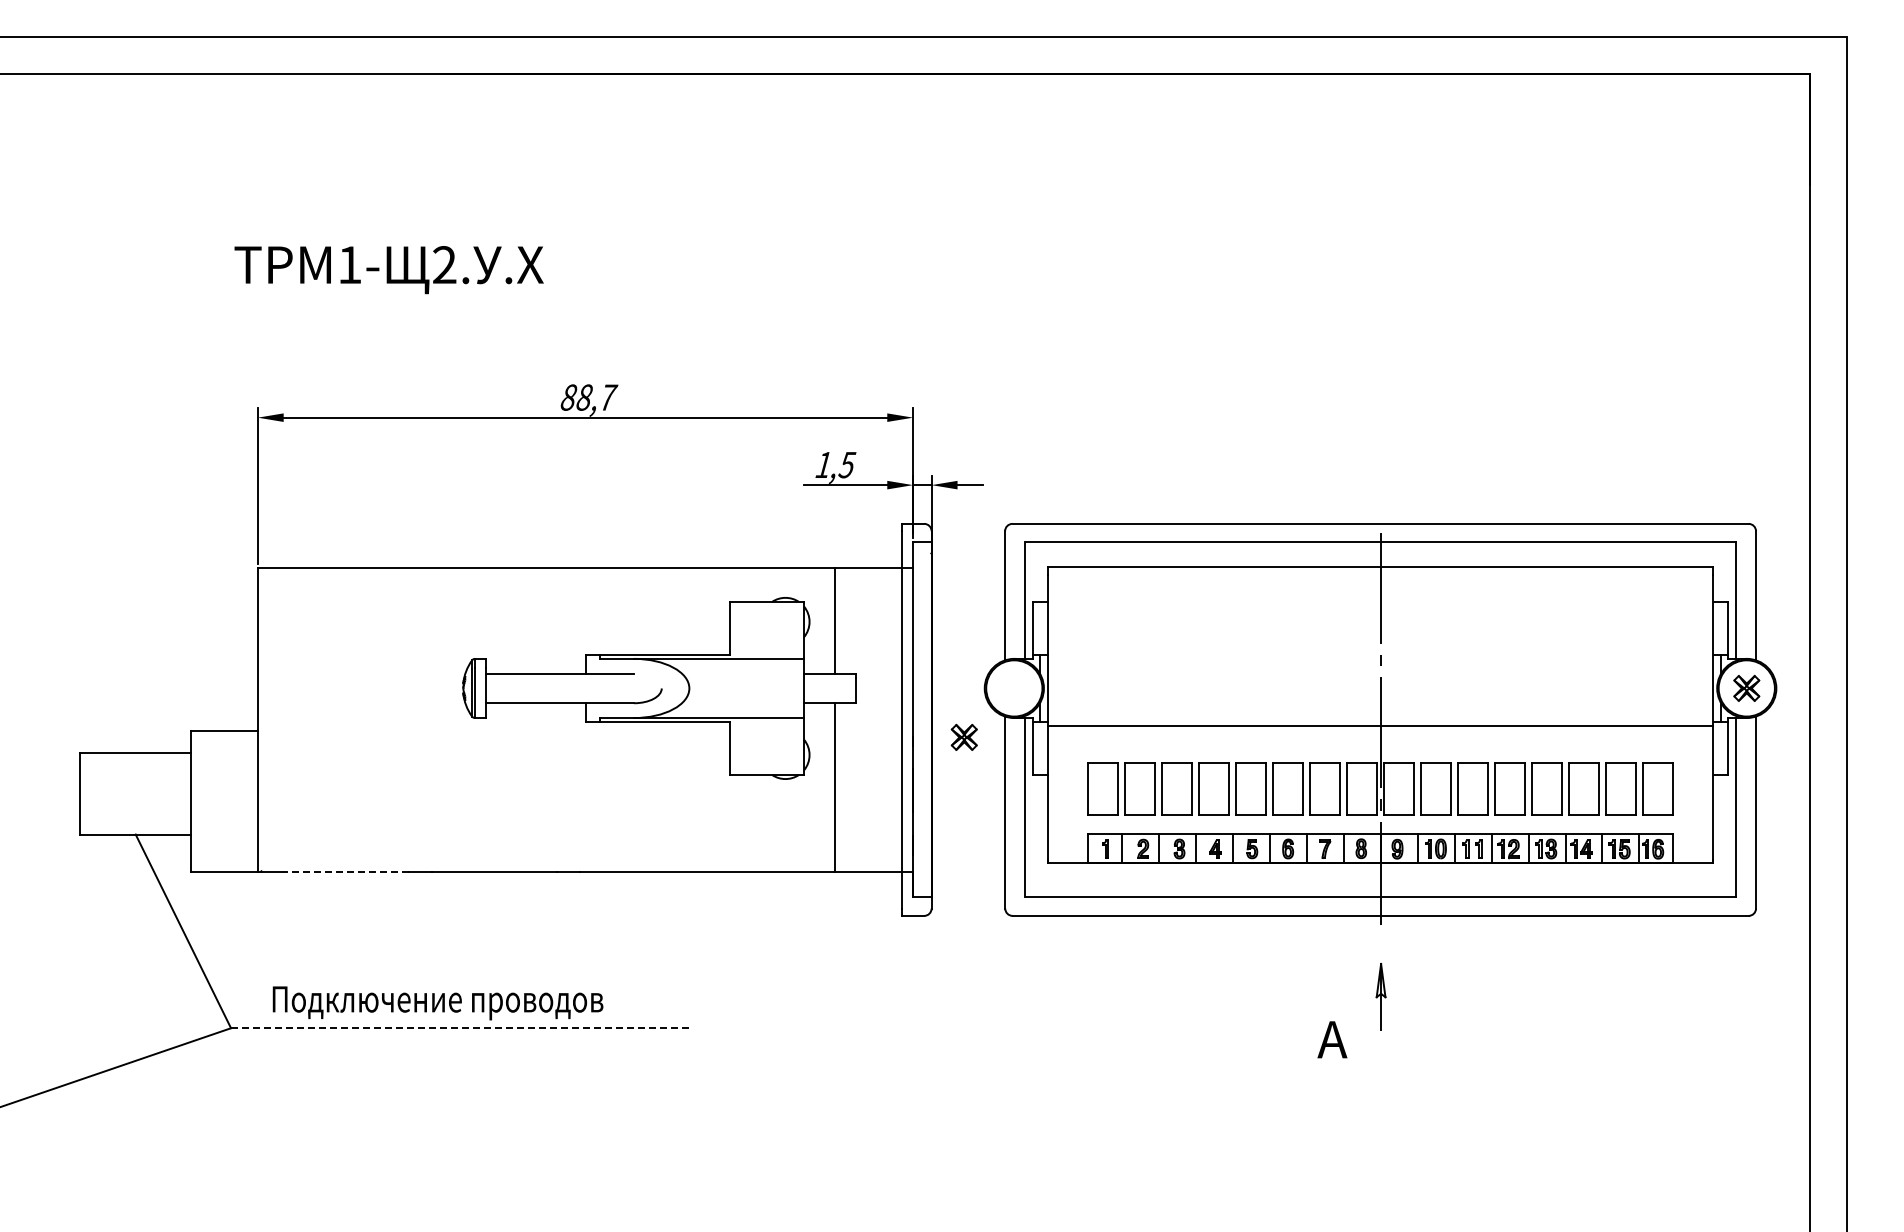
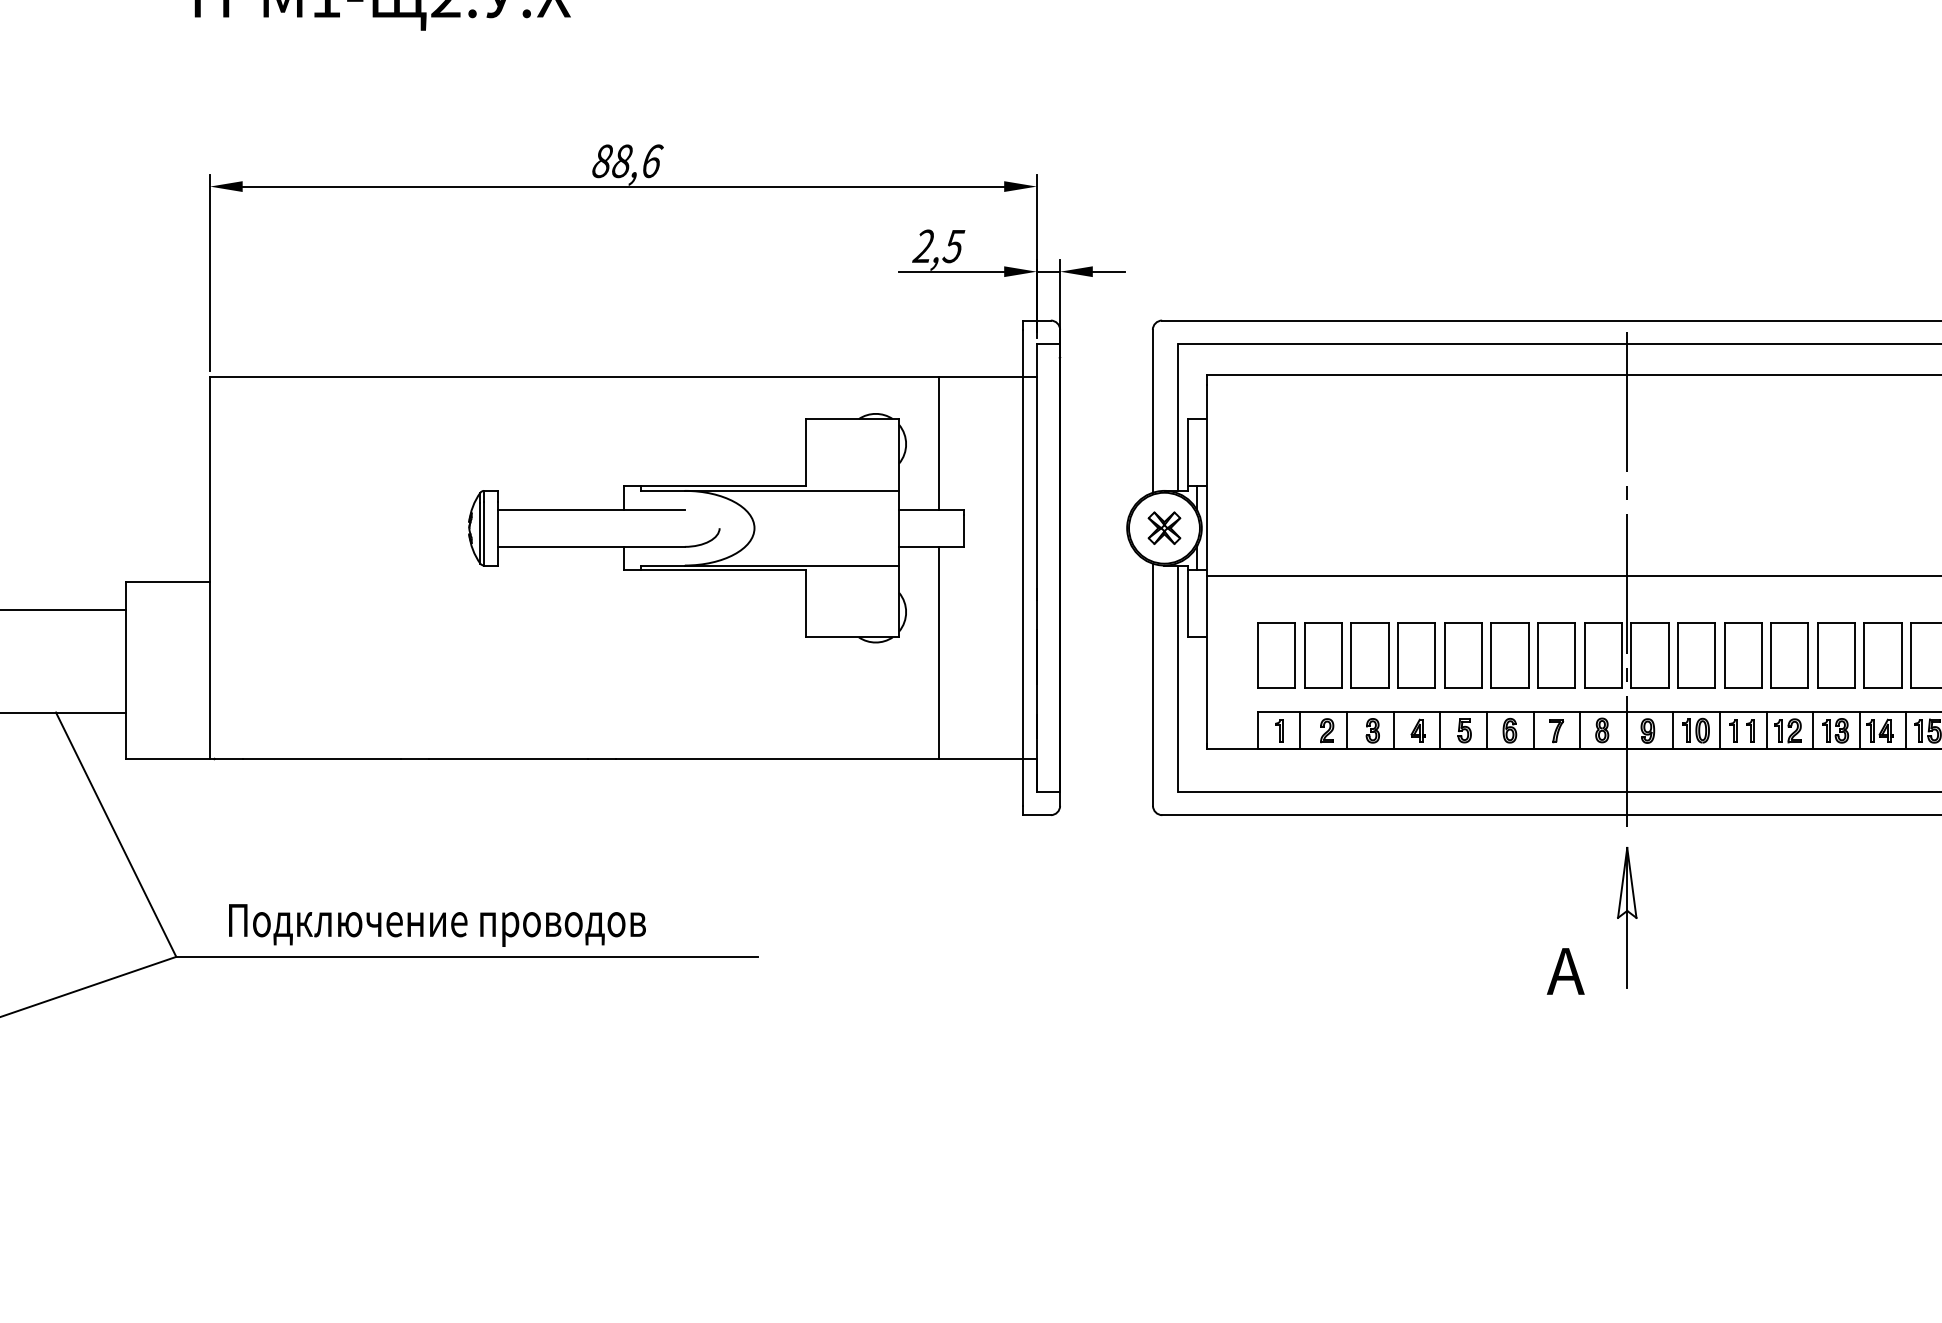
text: (609, 397) -> (653, 161), 88,7 -> 88,6
text: (822, 464) -> (922, 245), 1,5 -> 2,5
part: (963, 736) -> (1163, 527), moved
line: (346, 871) -> (321, 759), dashed -> solid
part: (1380, 996) -> (1626, 916), size x1.67
line: (461, 1028) -> (467, 957), dashed -> solid

